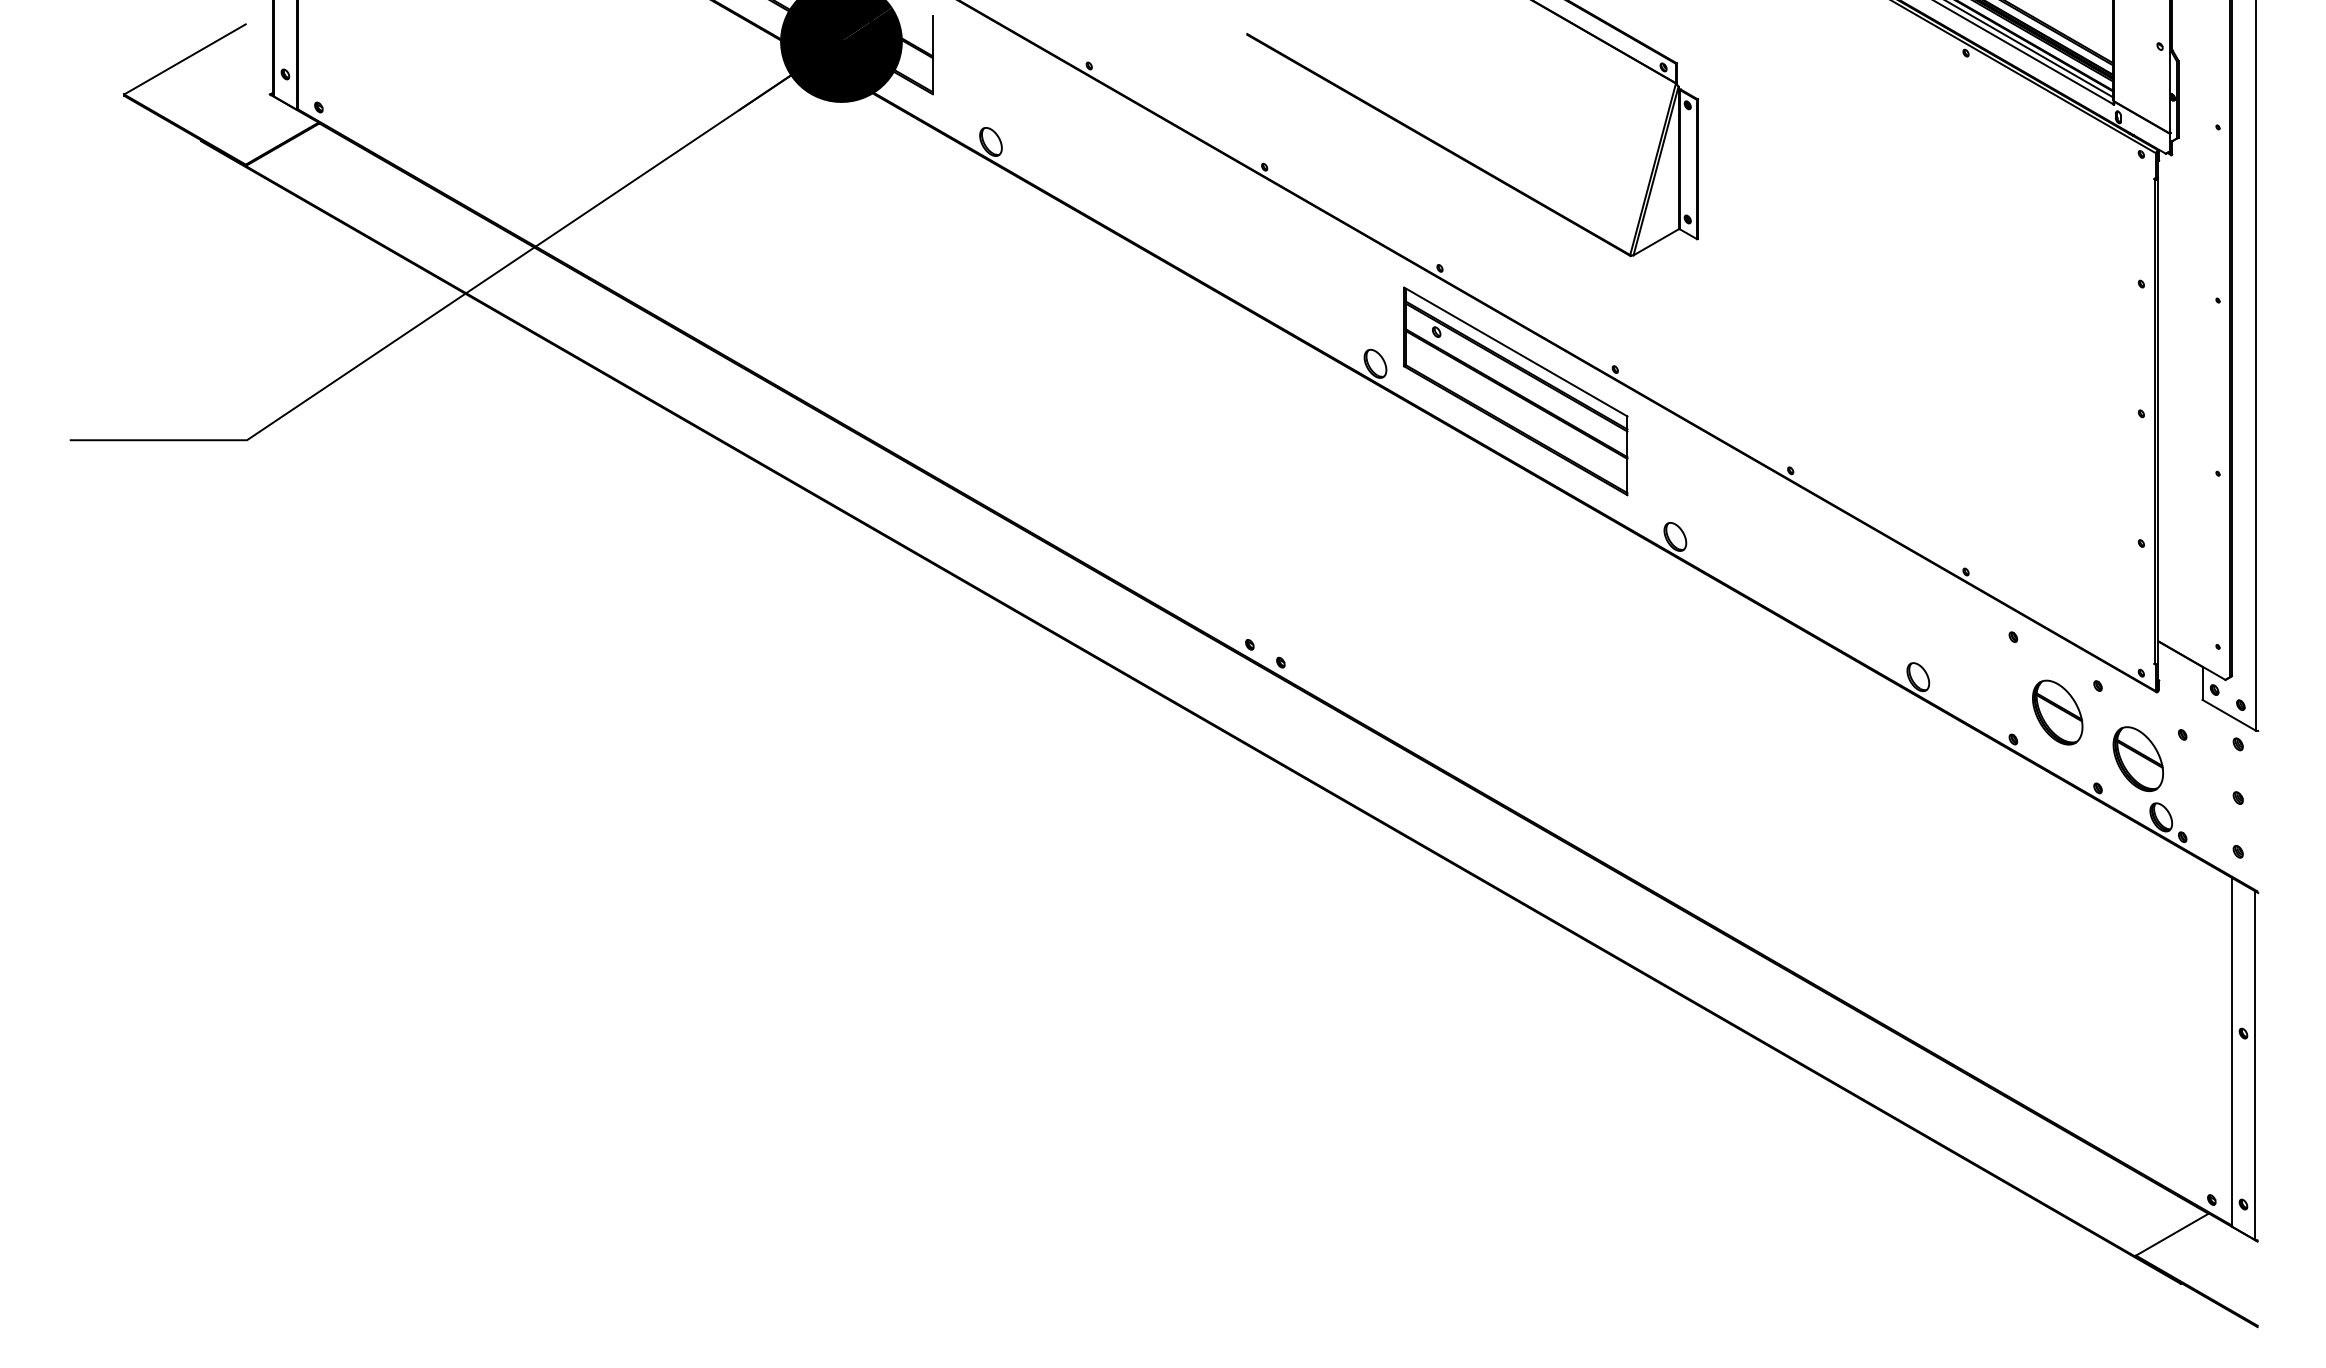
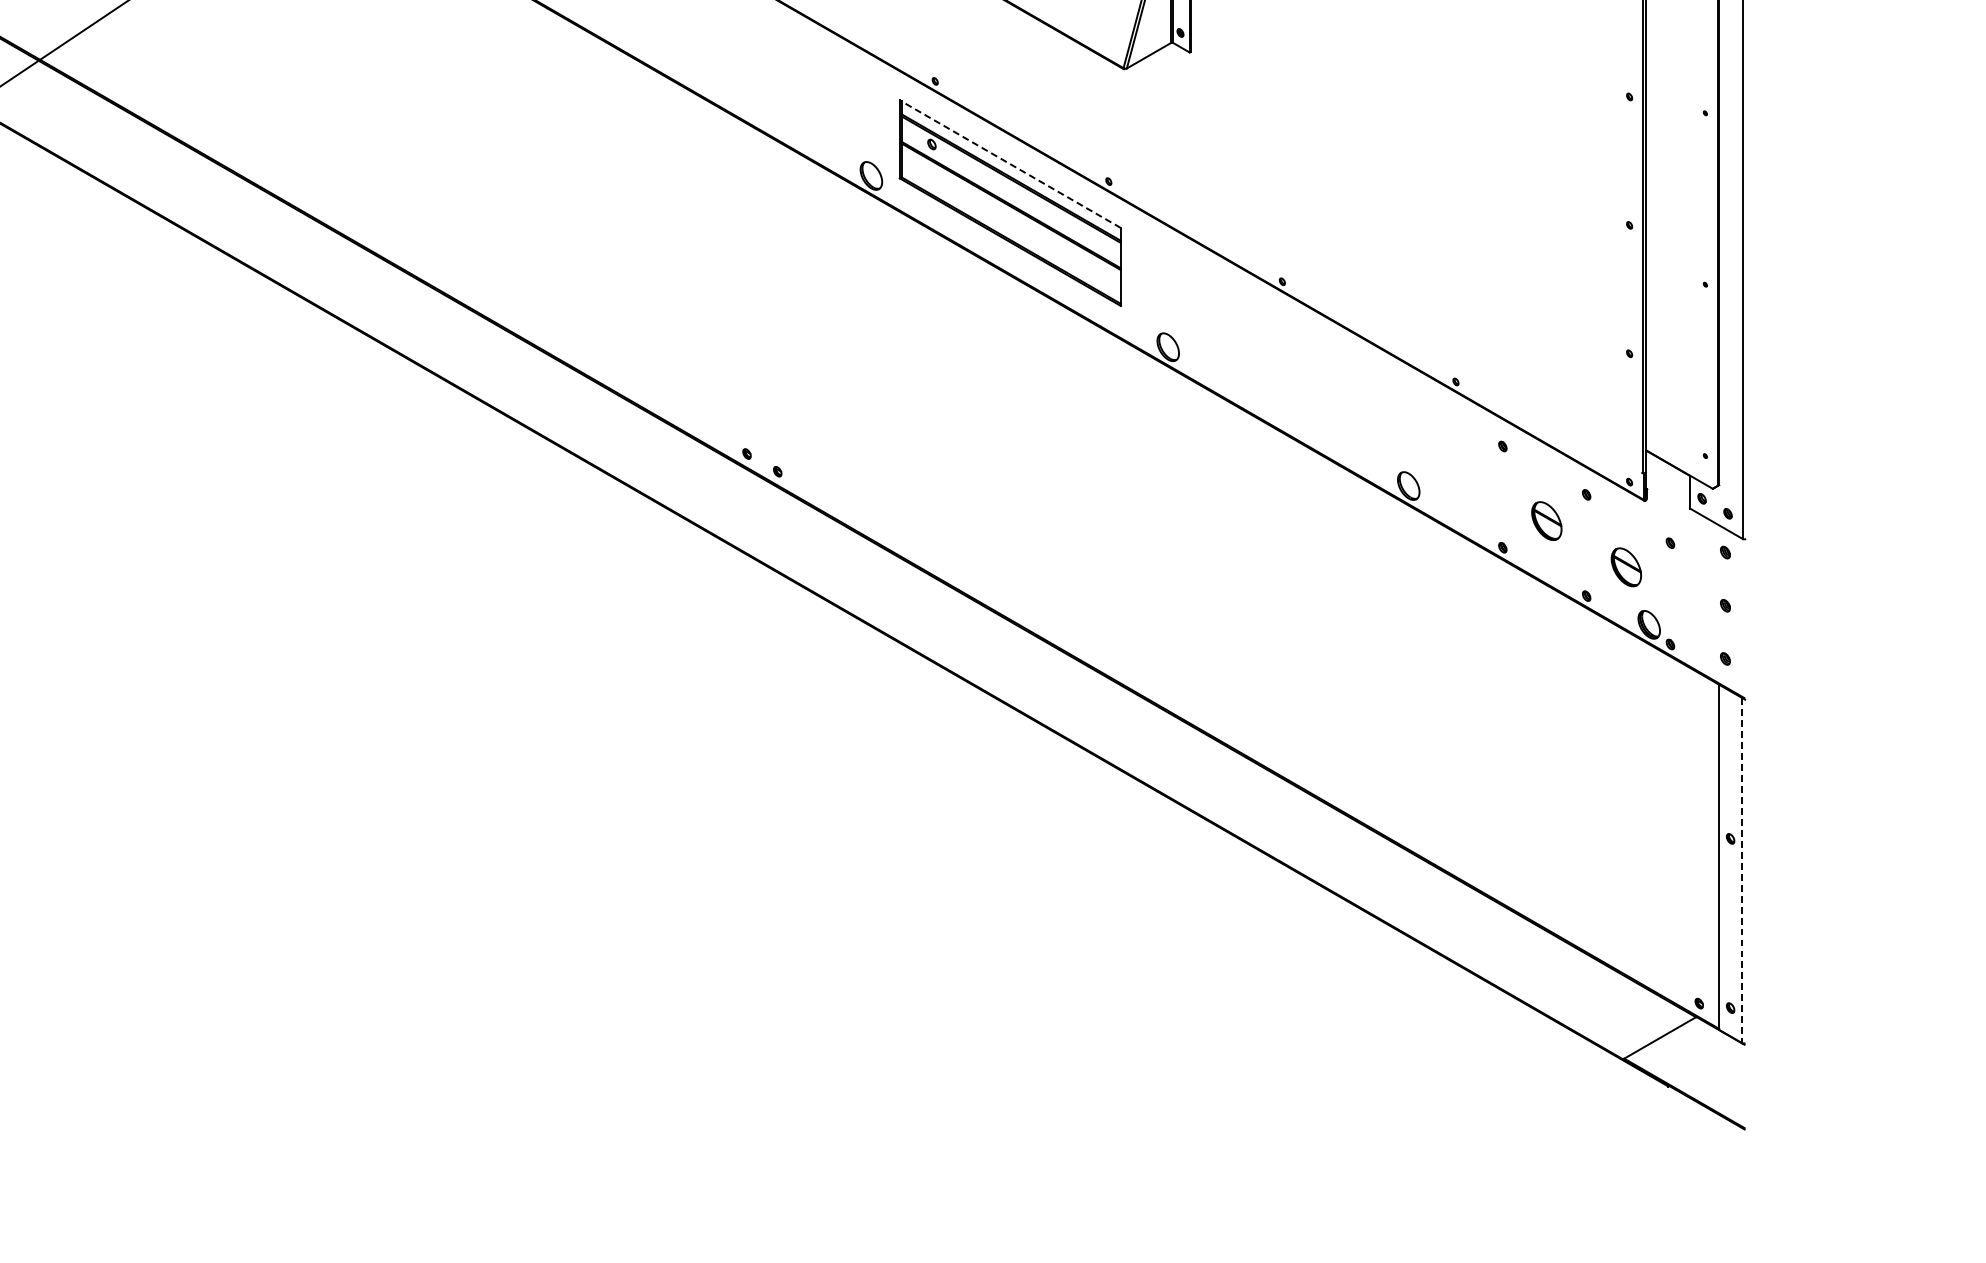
line: (1515, 352) -> (1009, 164), solid -> dashed
part: (2057, 712) -> (1546, 521), size x0.6
part: (2137, 759) -> (1625, 567), size x0.6
line: (2255, 1066) -> (1742, 871), solid -> dashed

